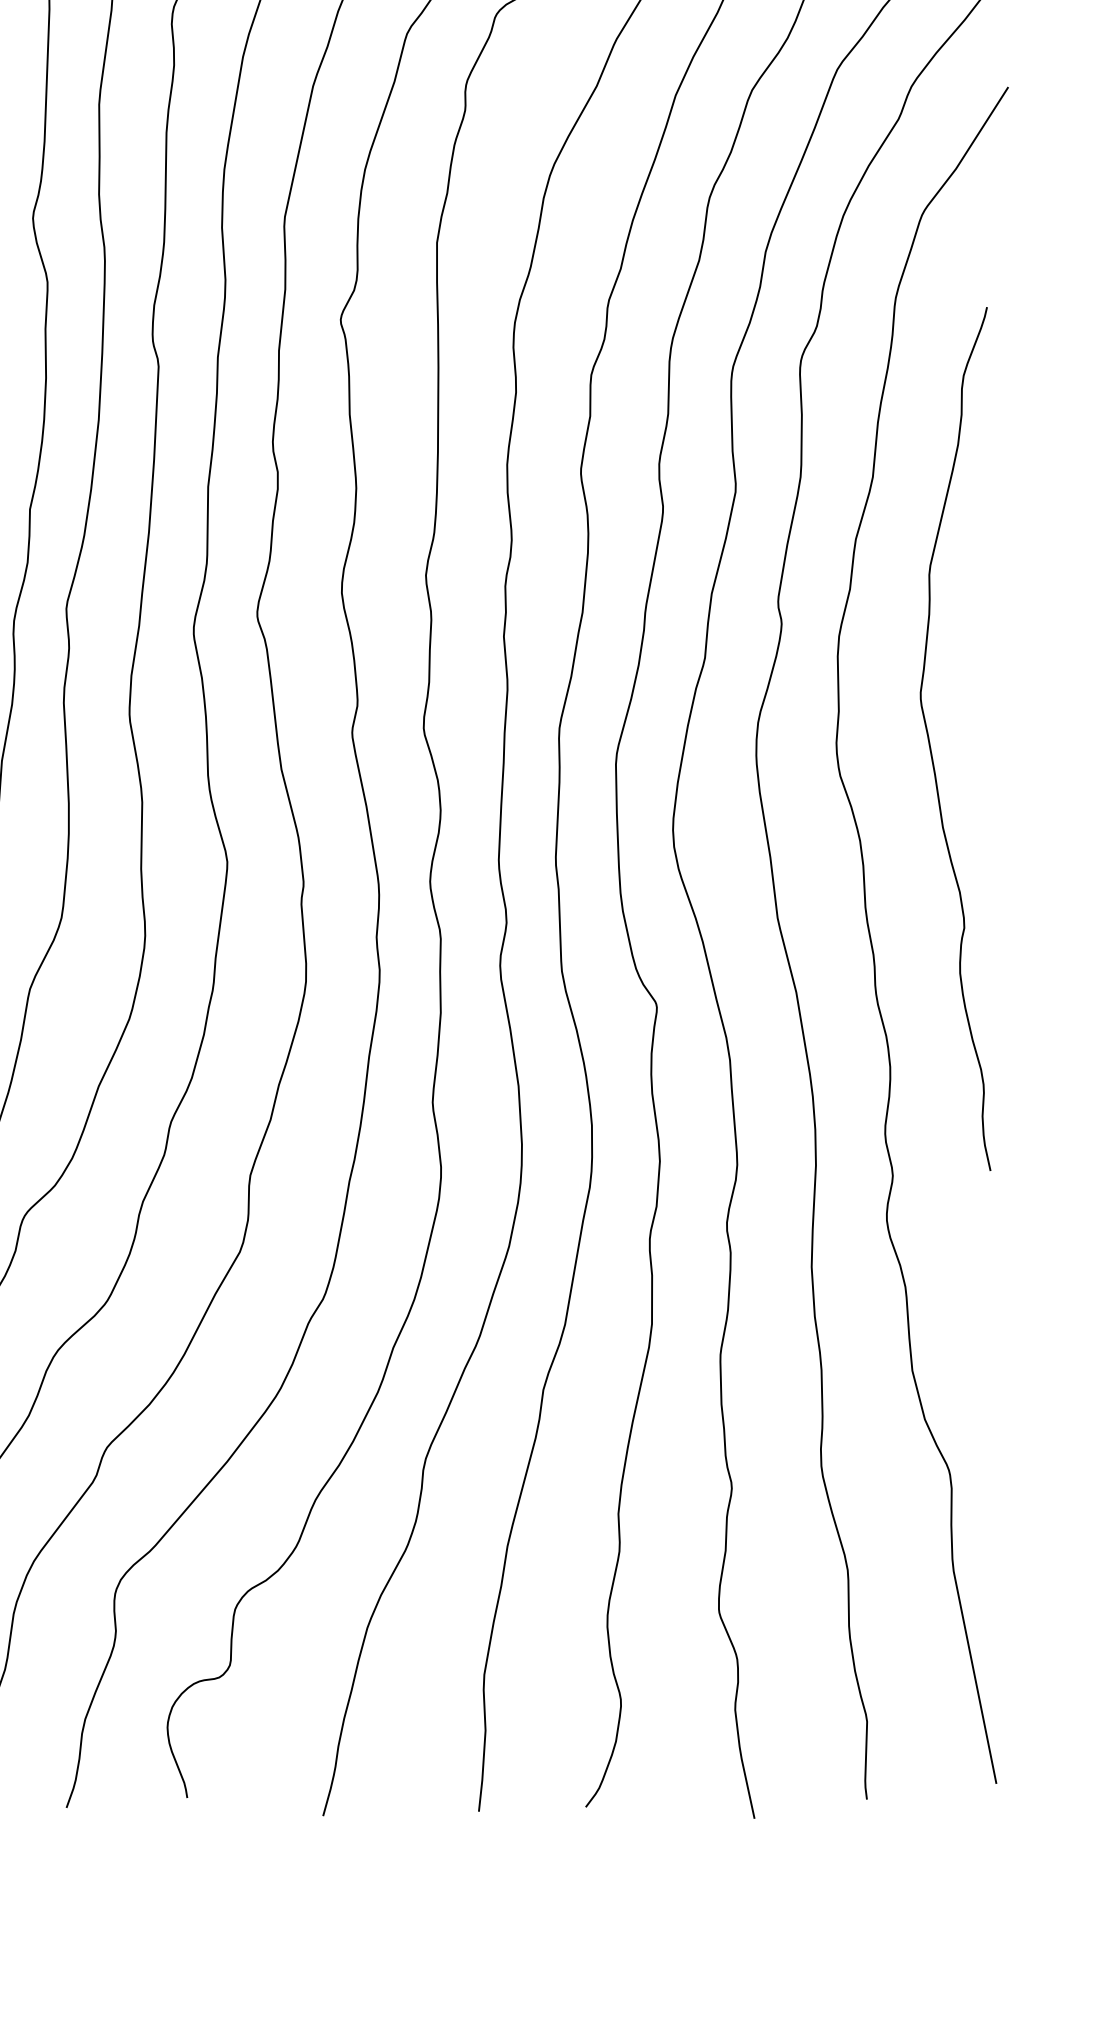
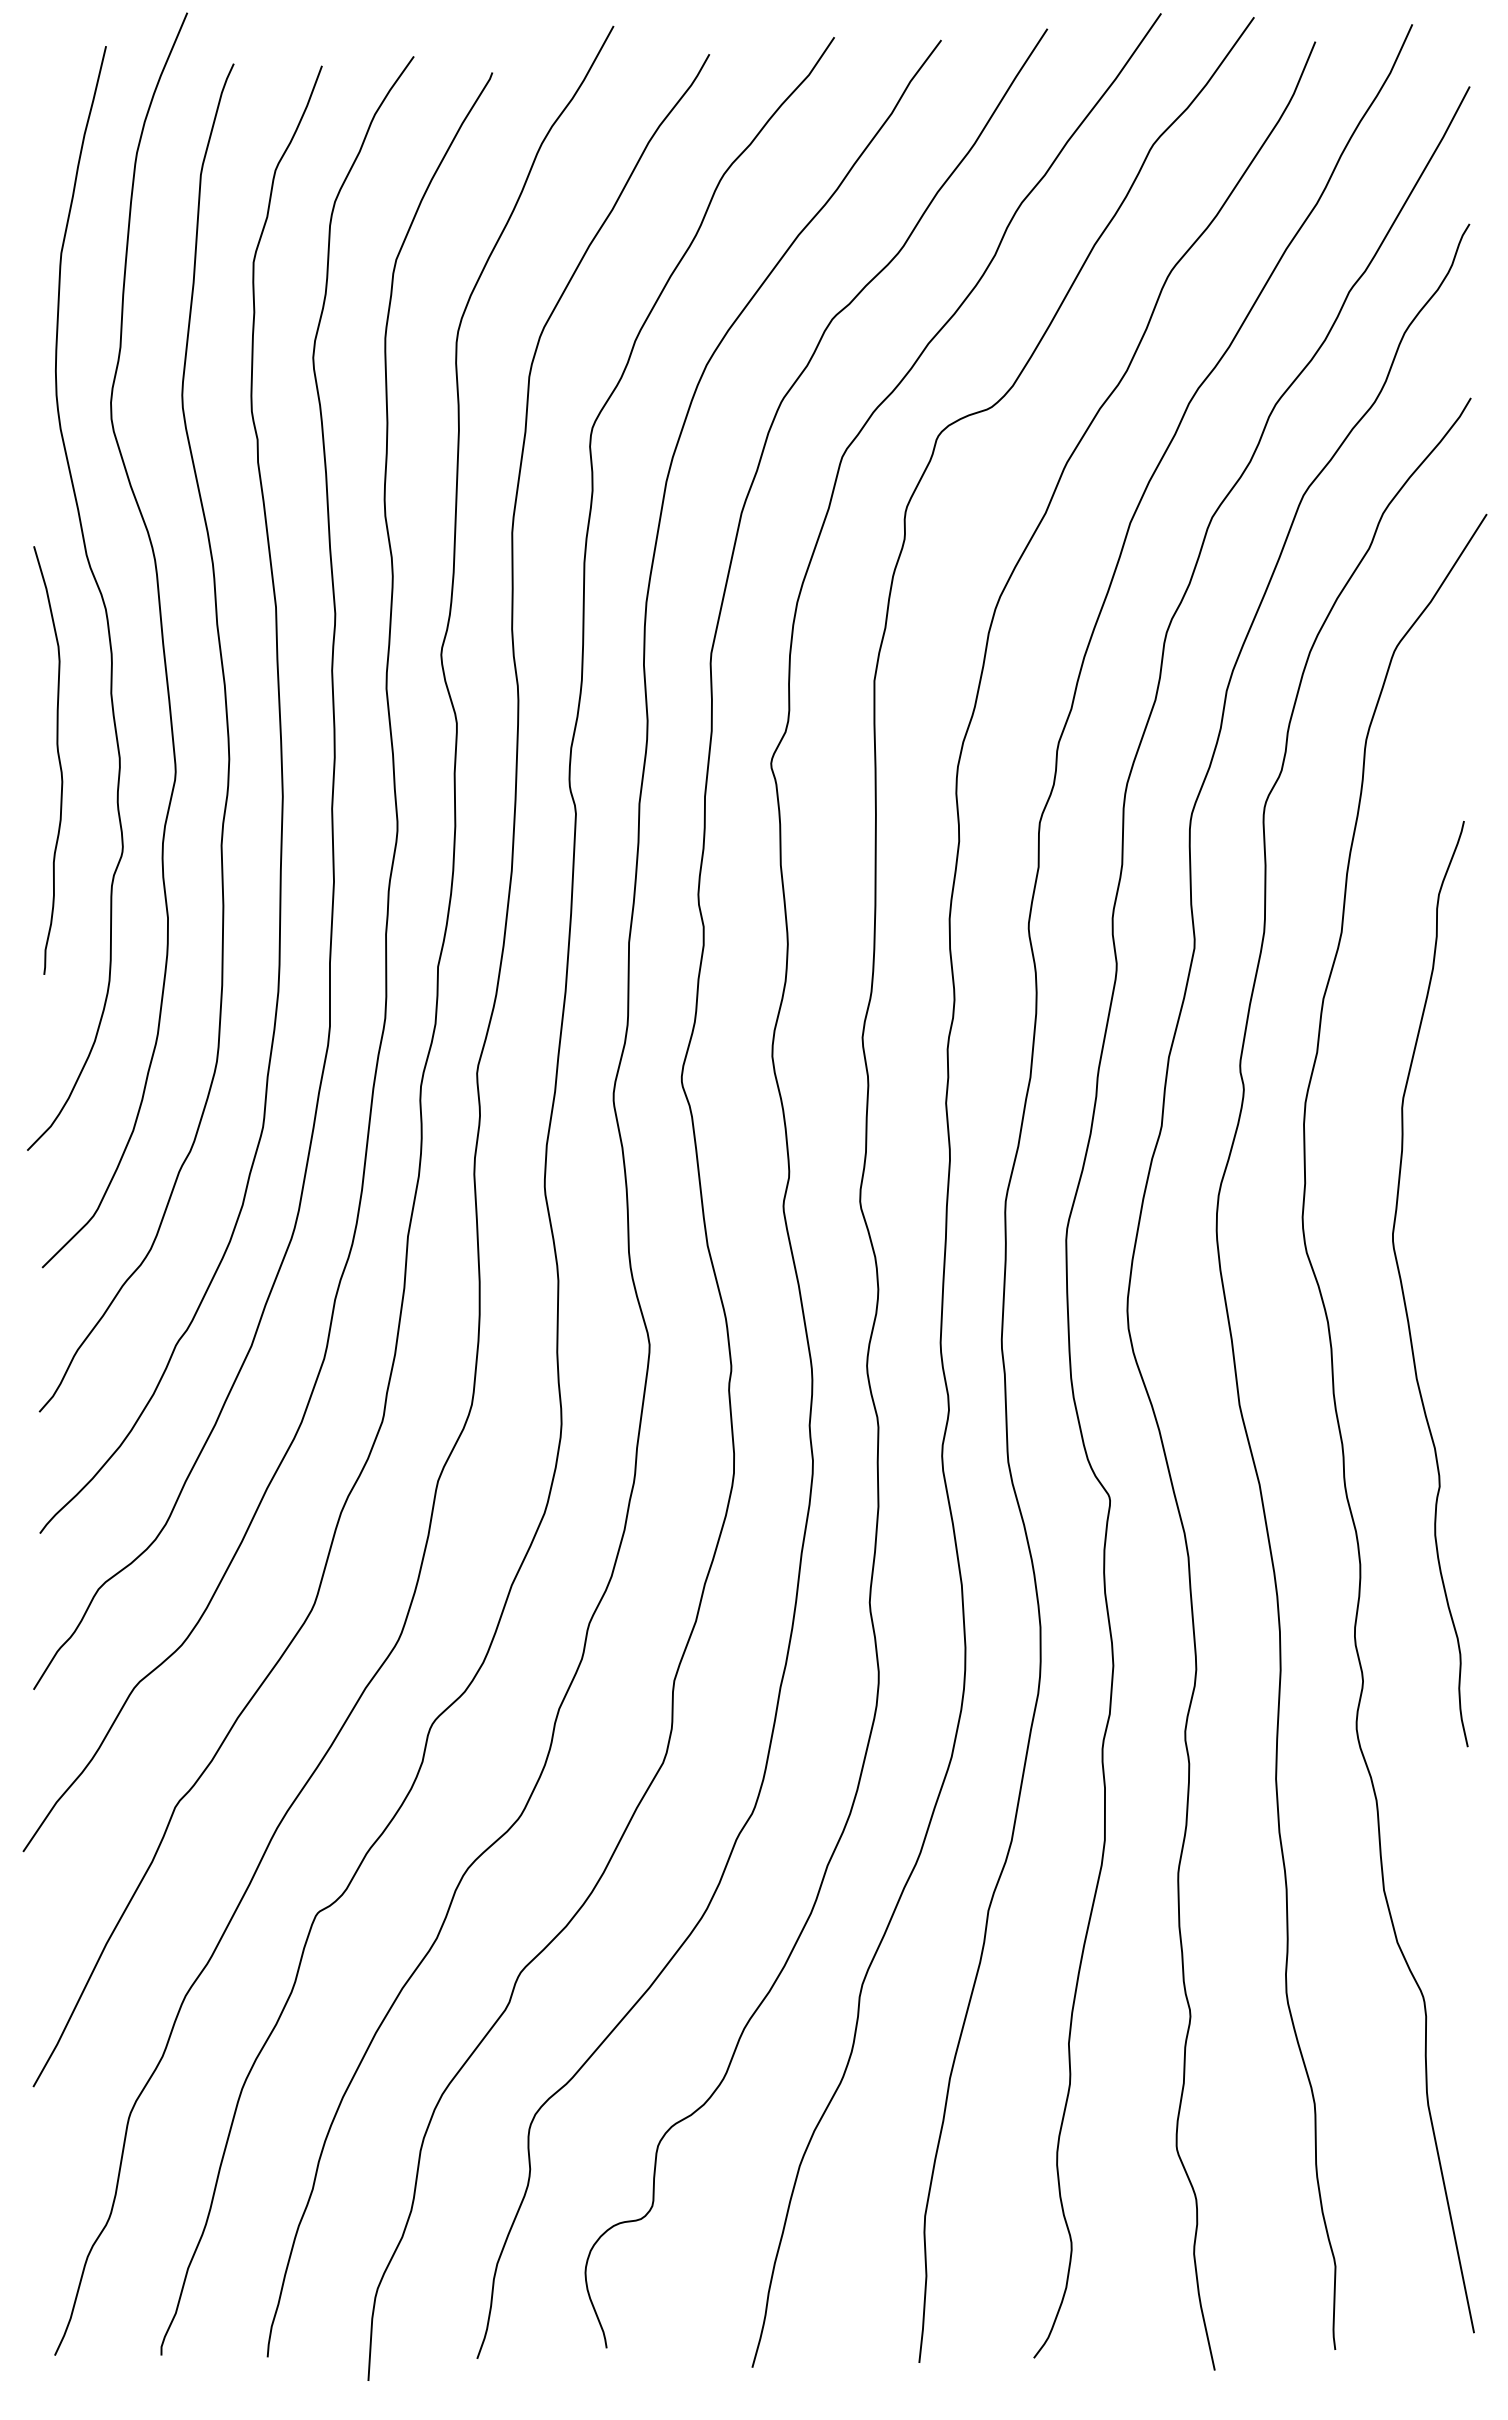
curve: (930, 743) -> (1403, 1288), moved

